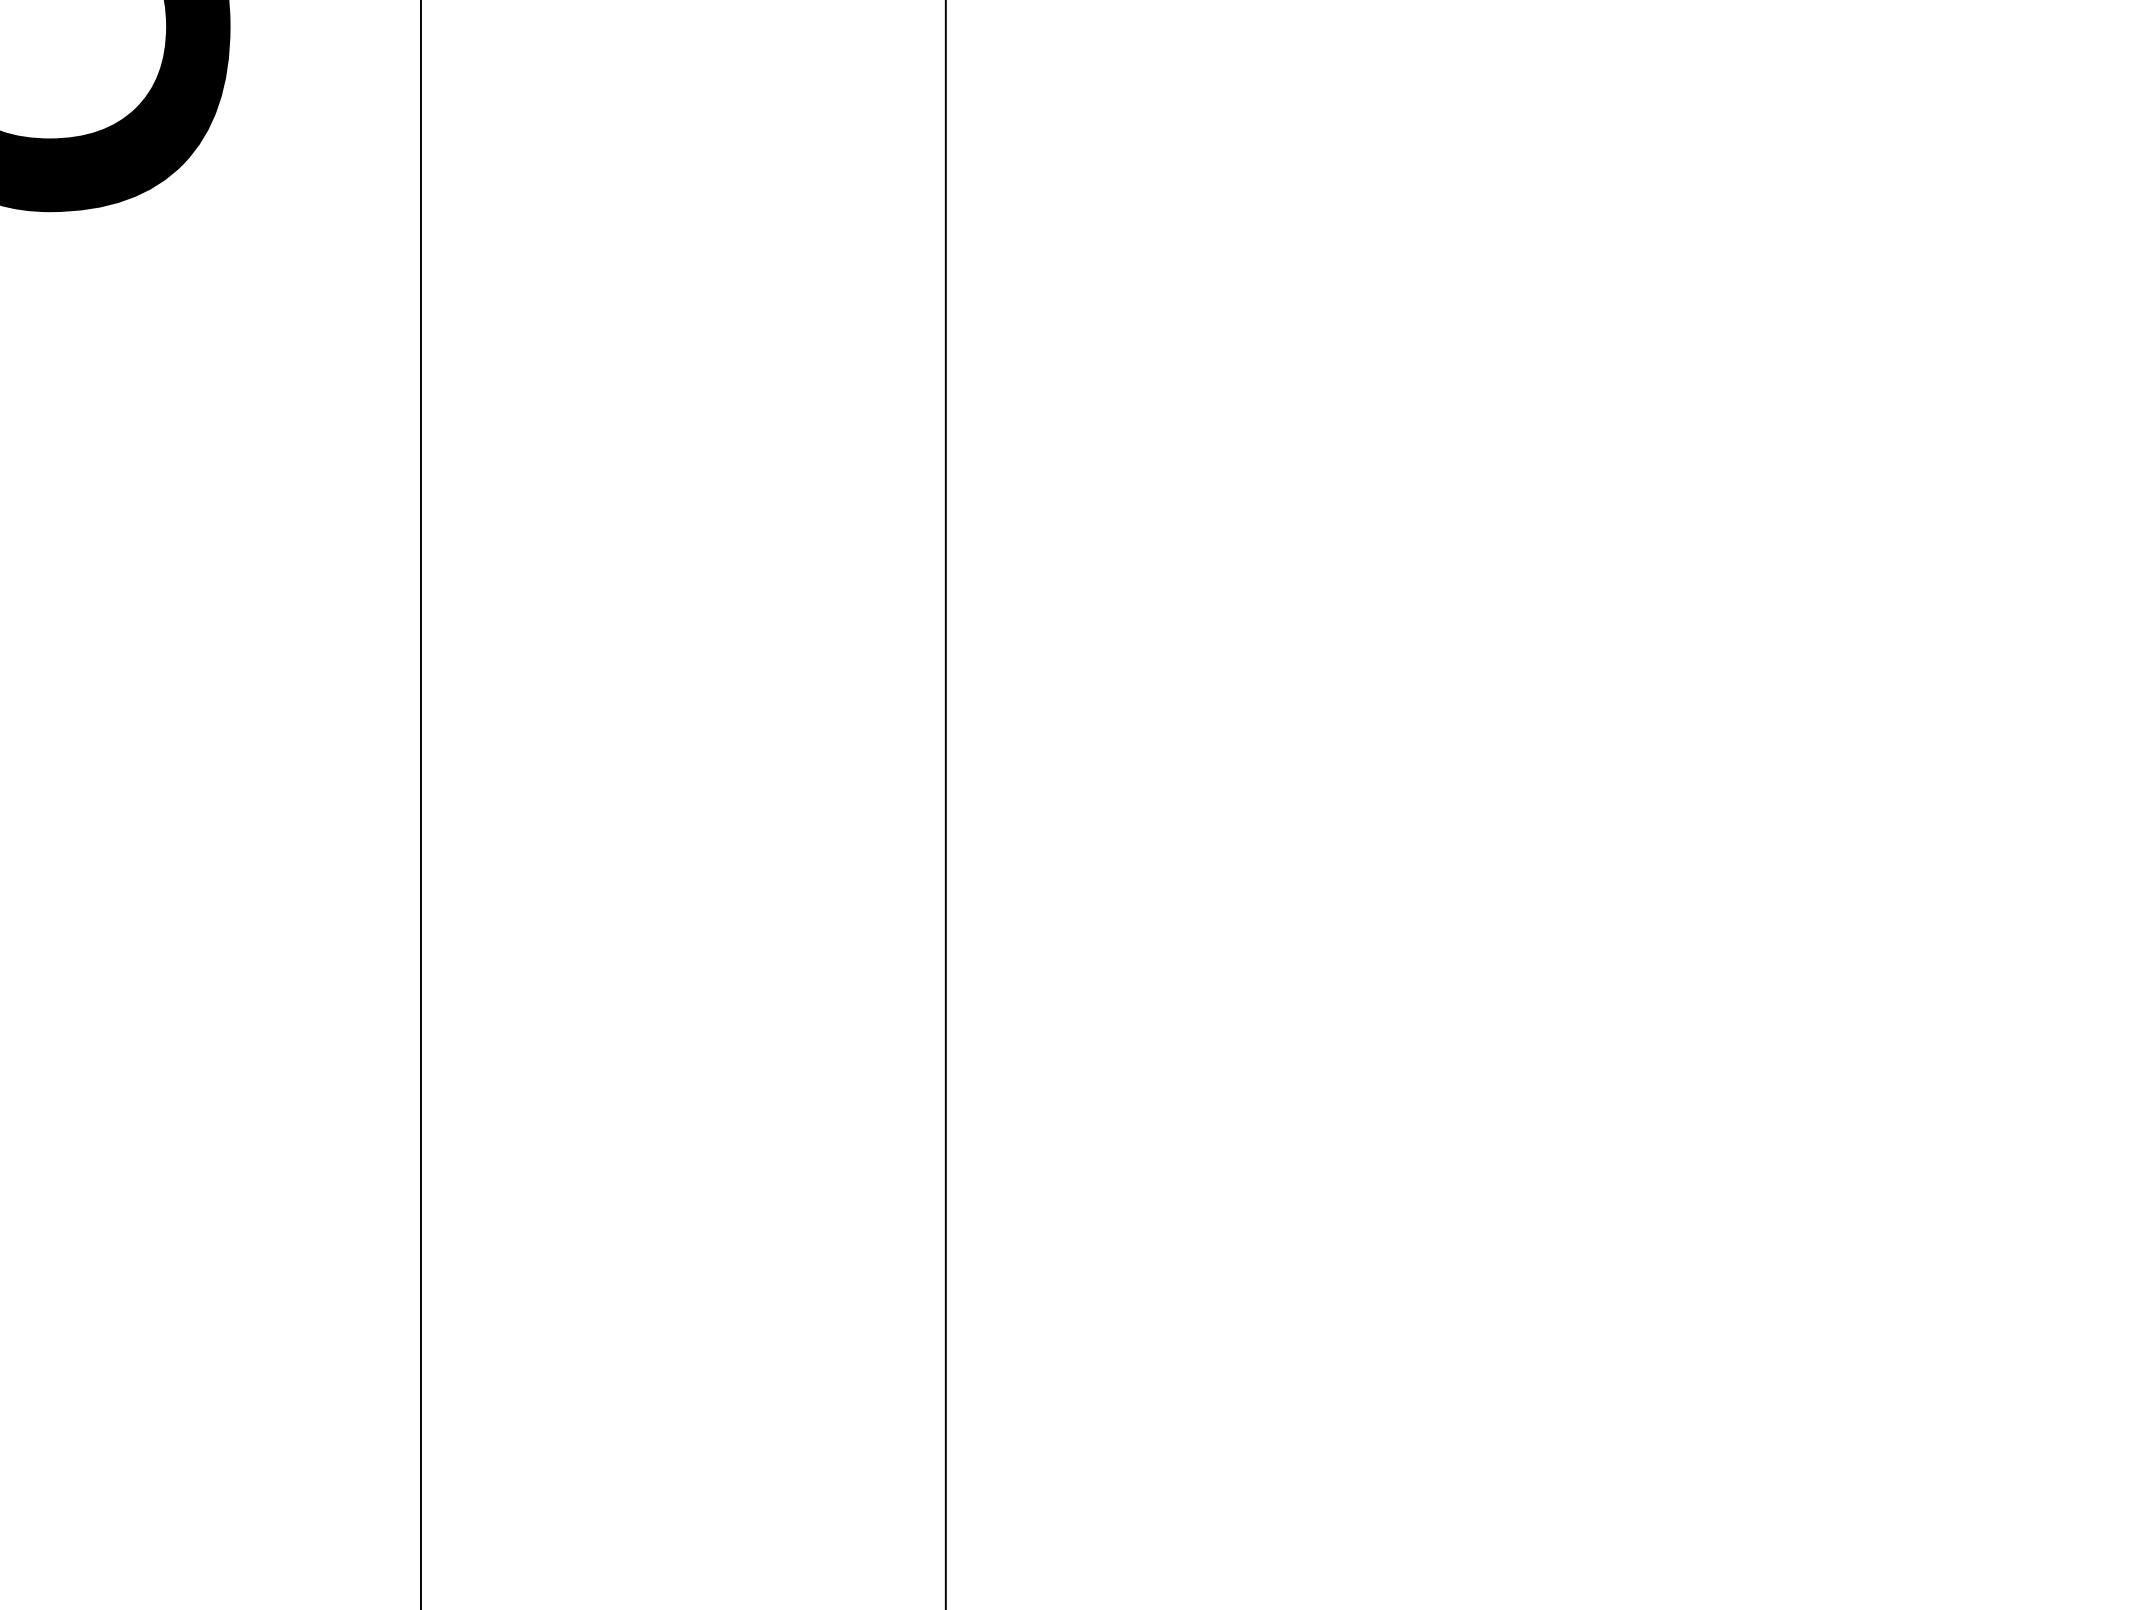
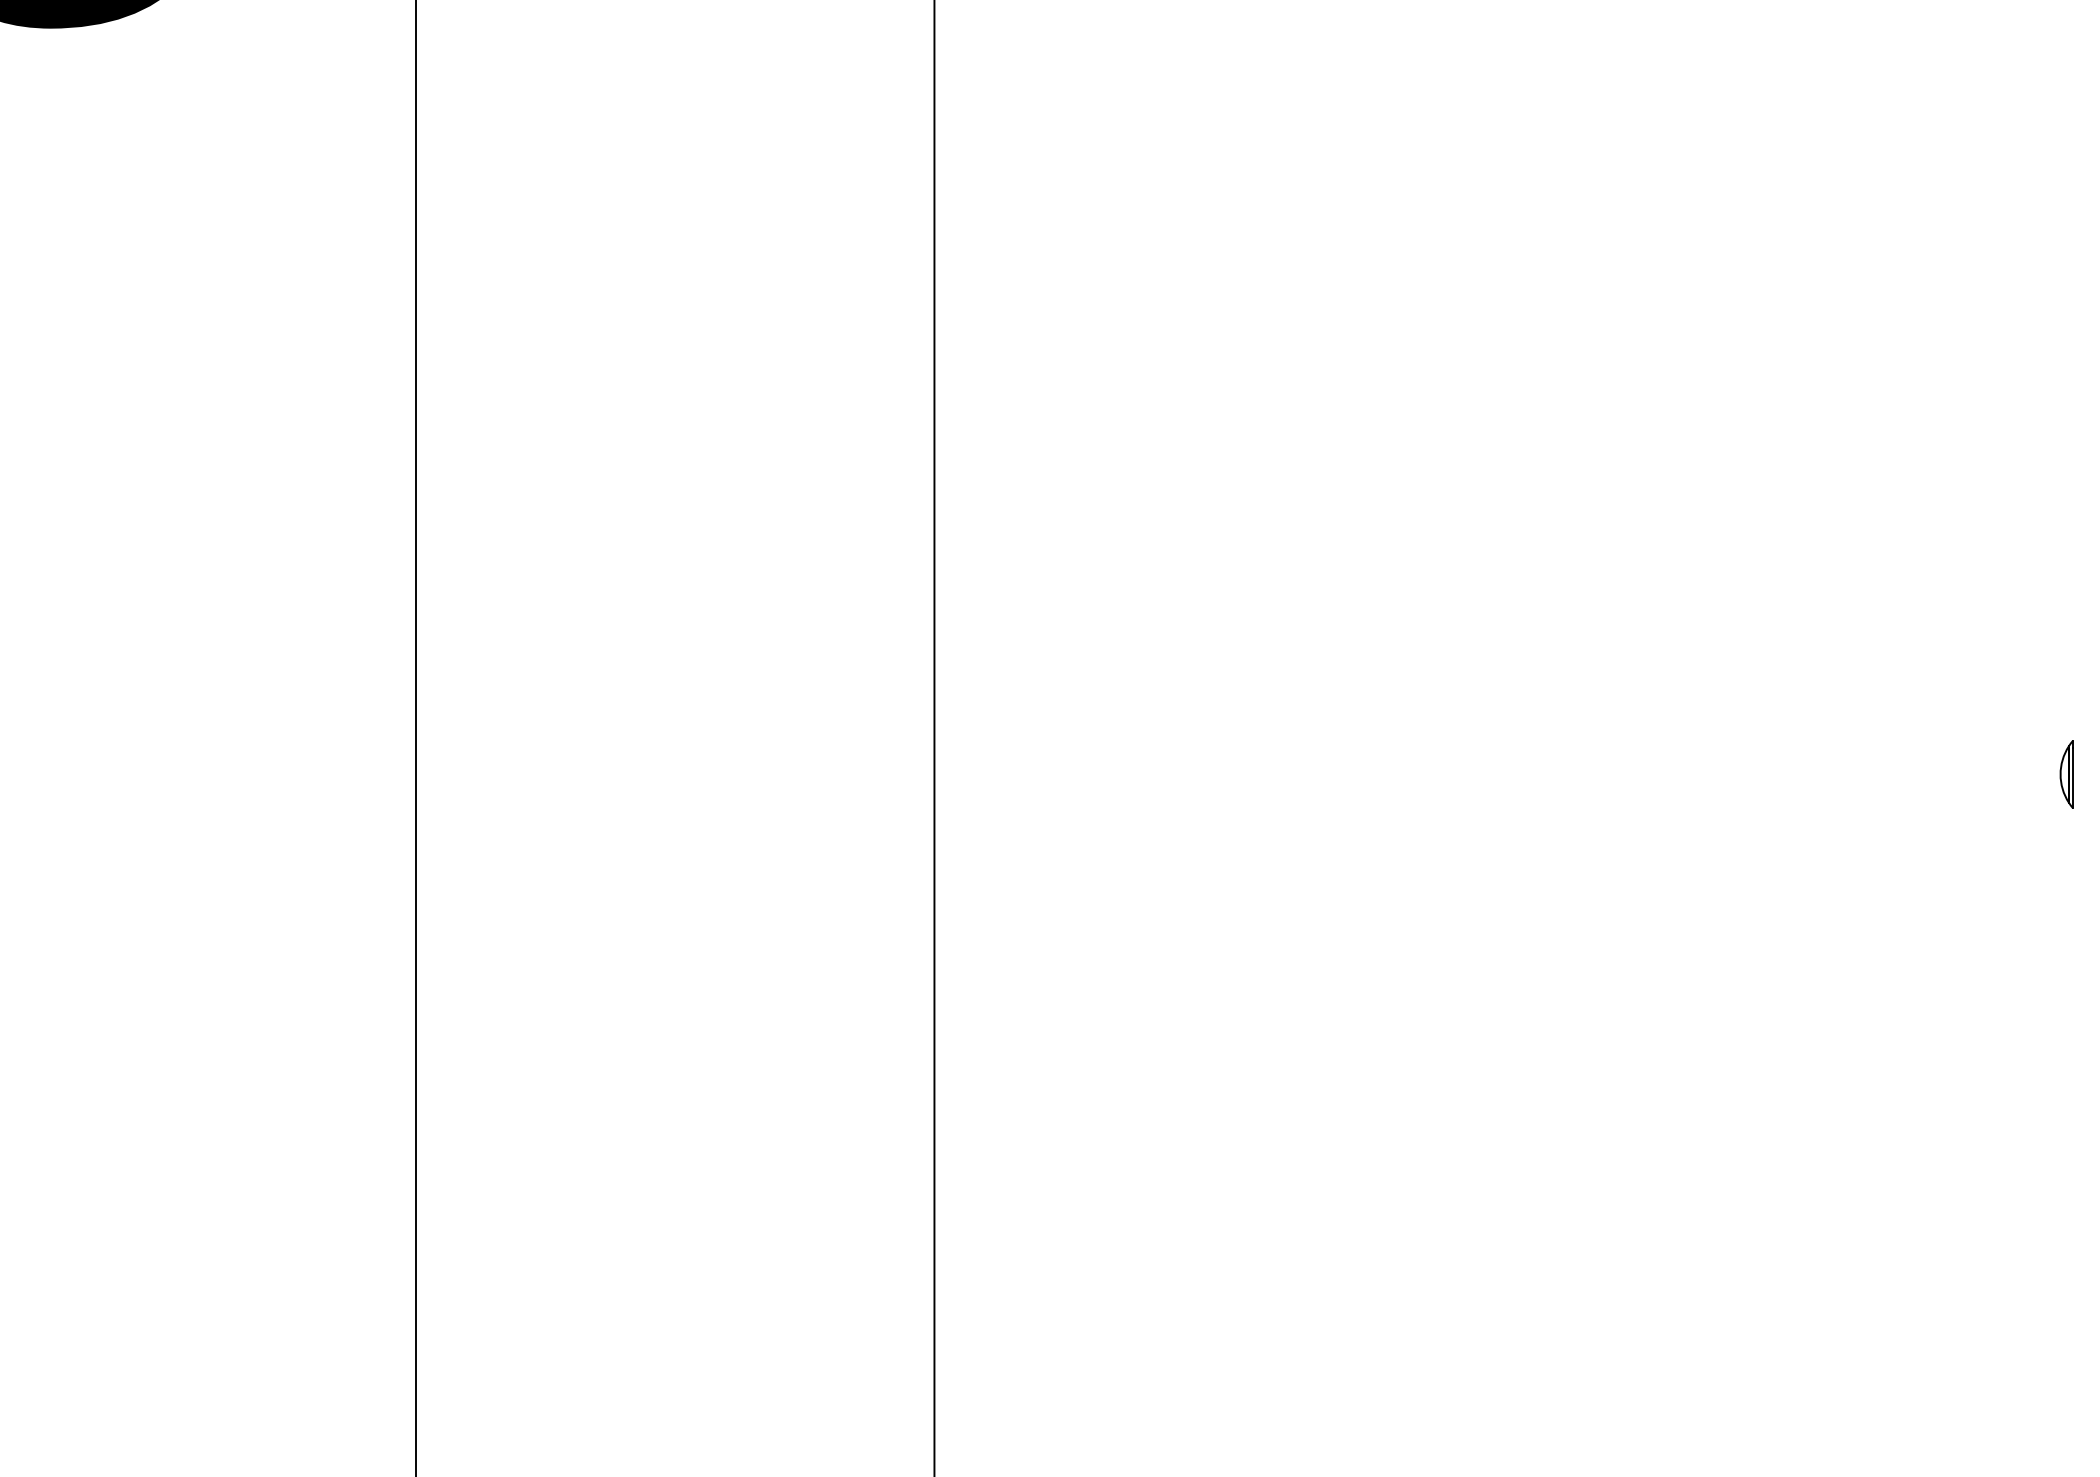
part: (2093, 968) -> (2066, 774), added

